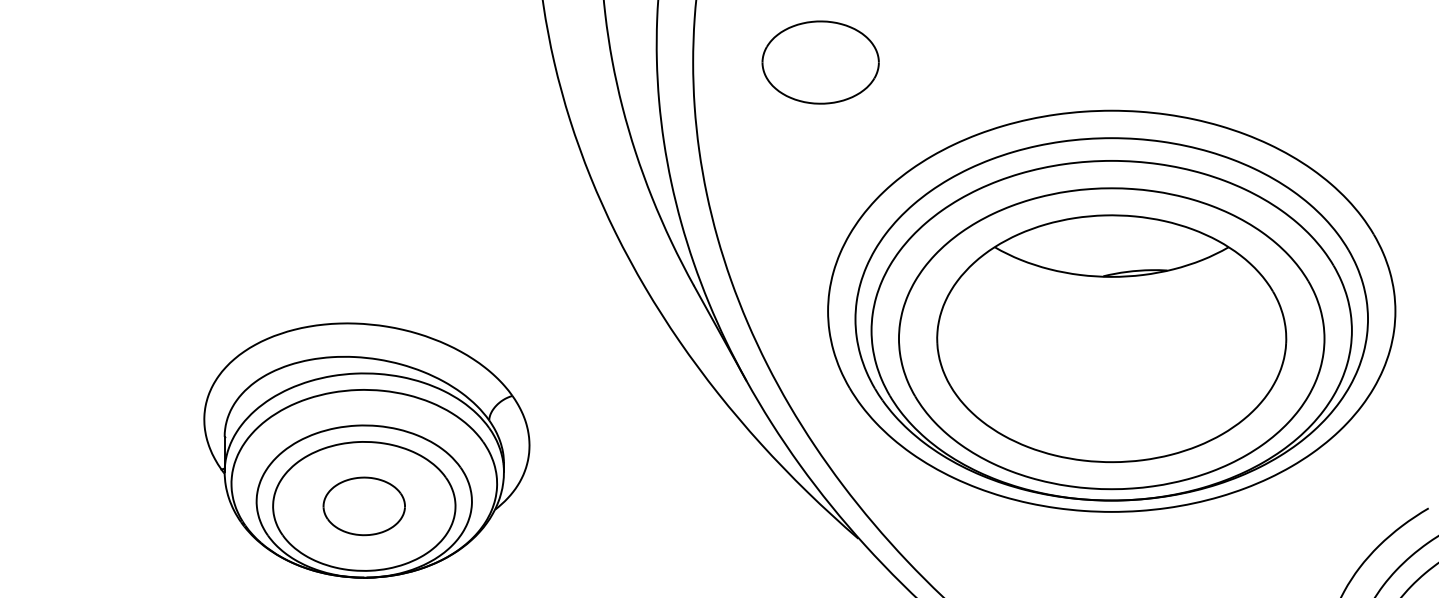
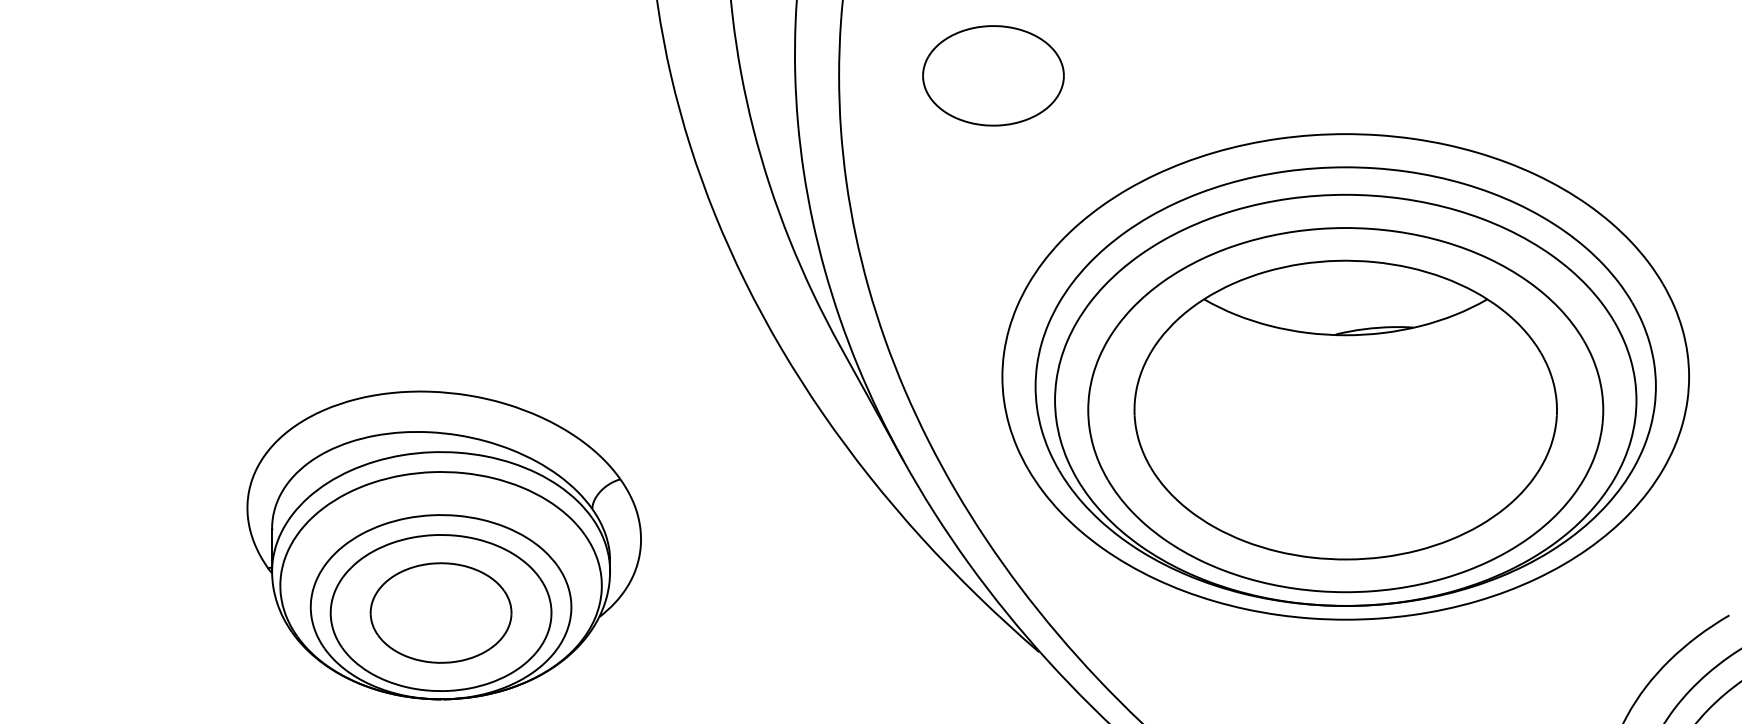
part: (363, 505) -> (440, 612), size x1.43

